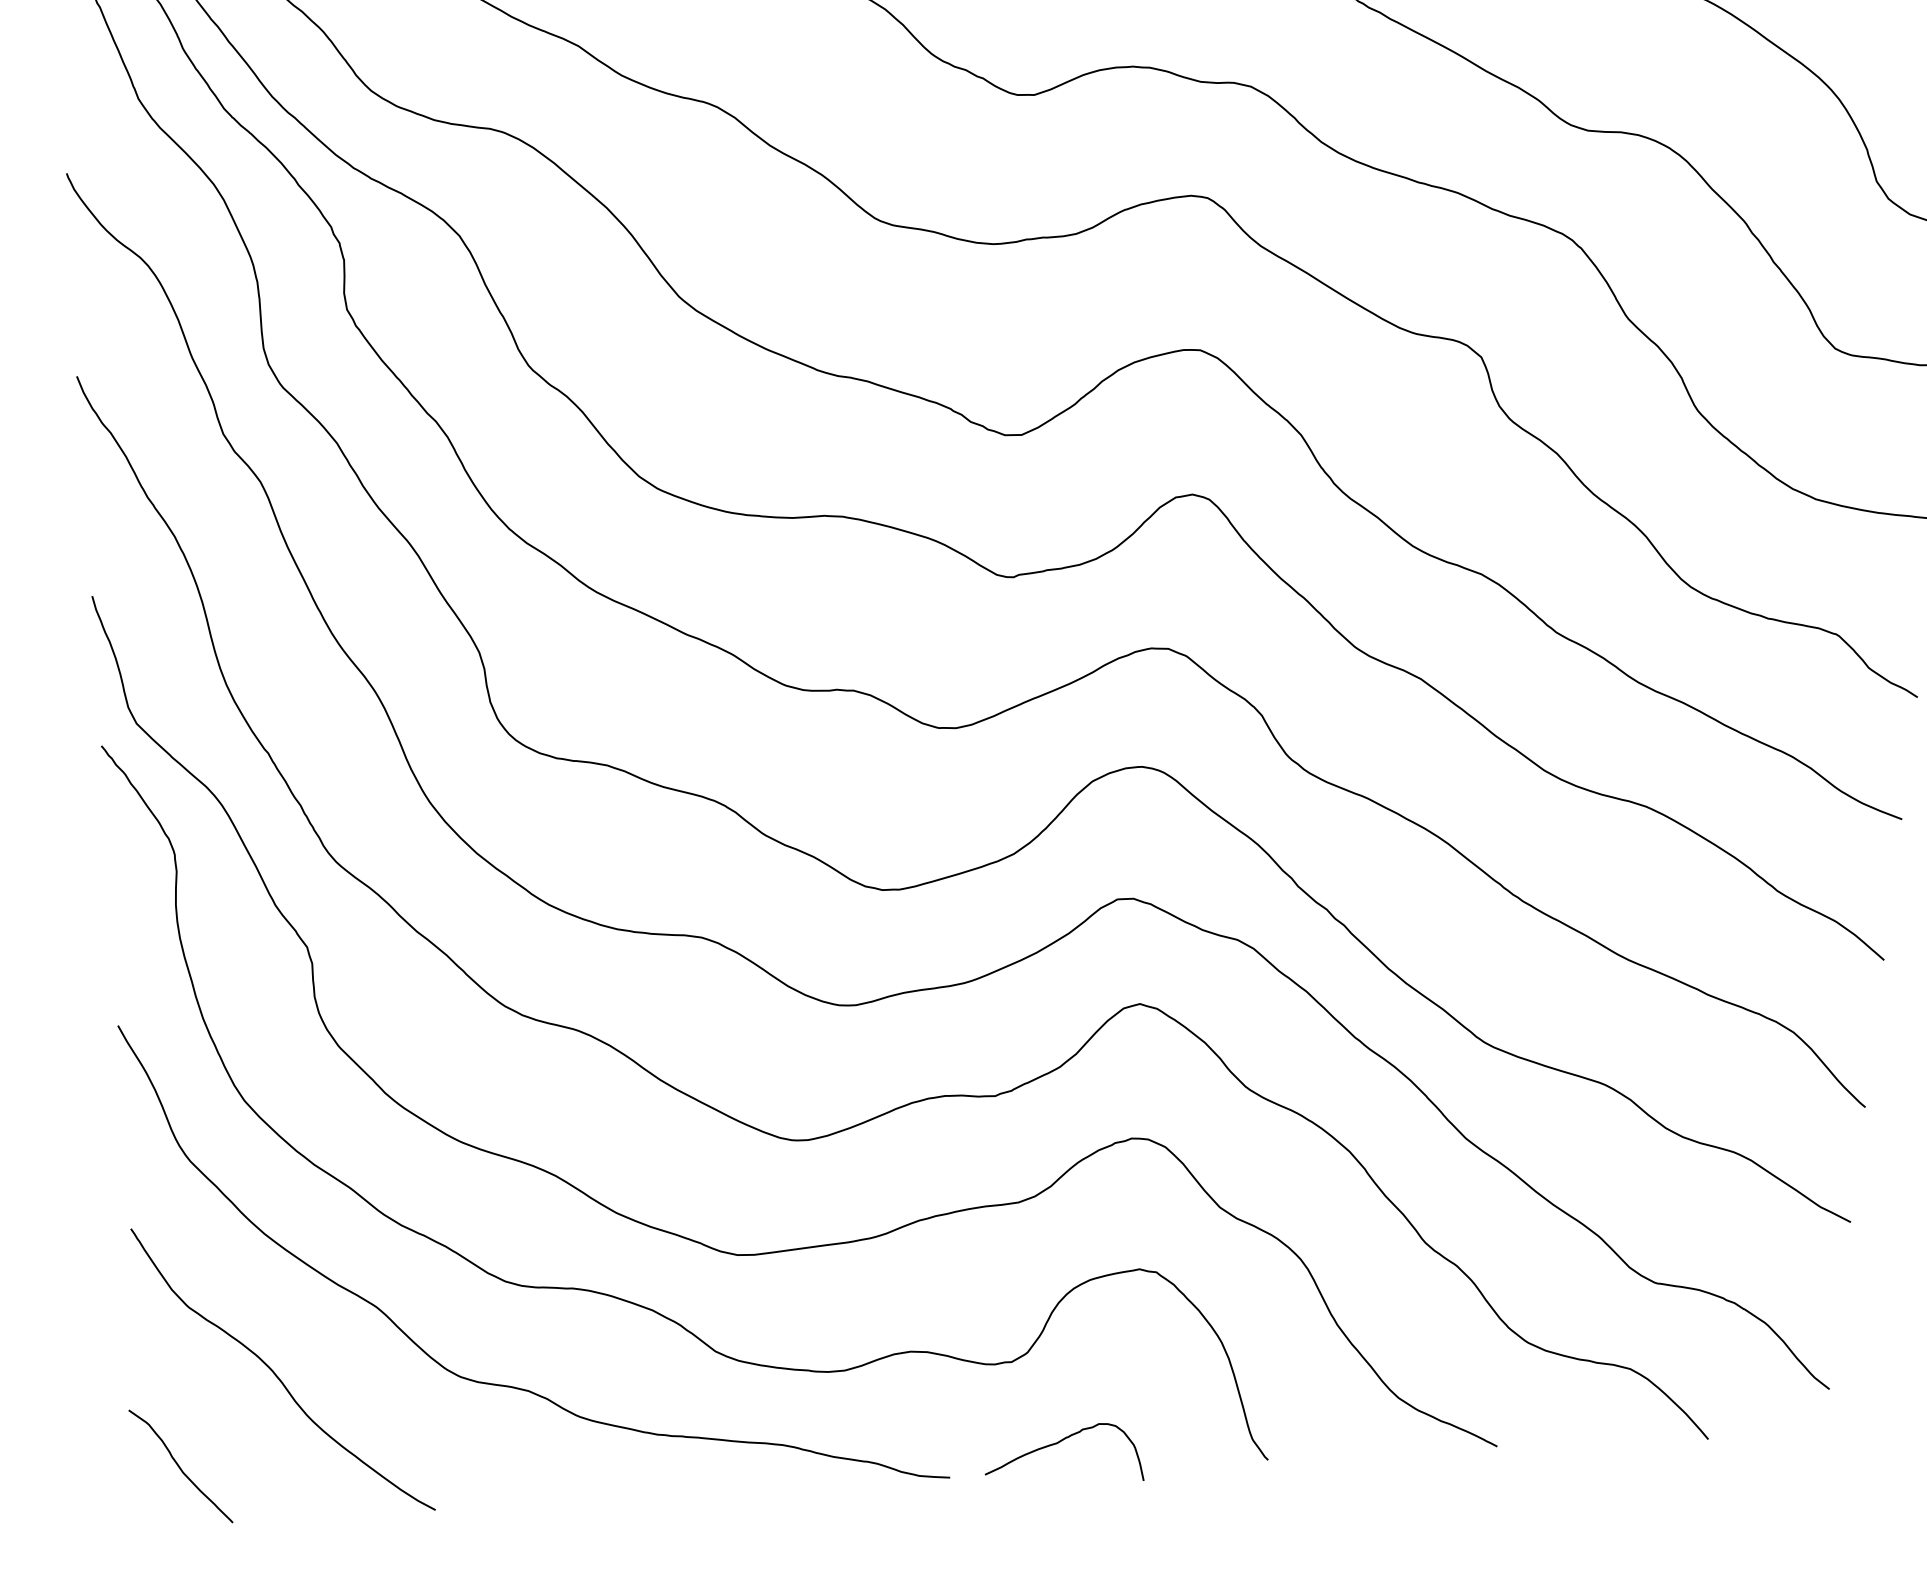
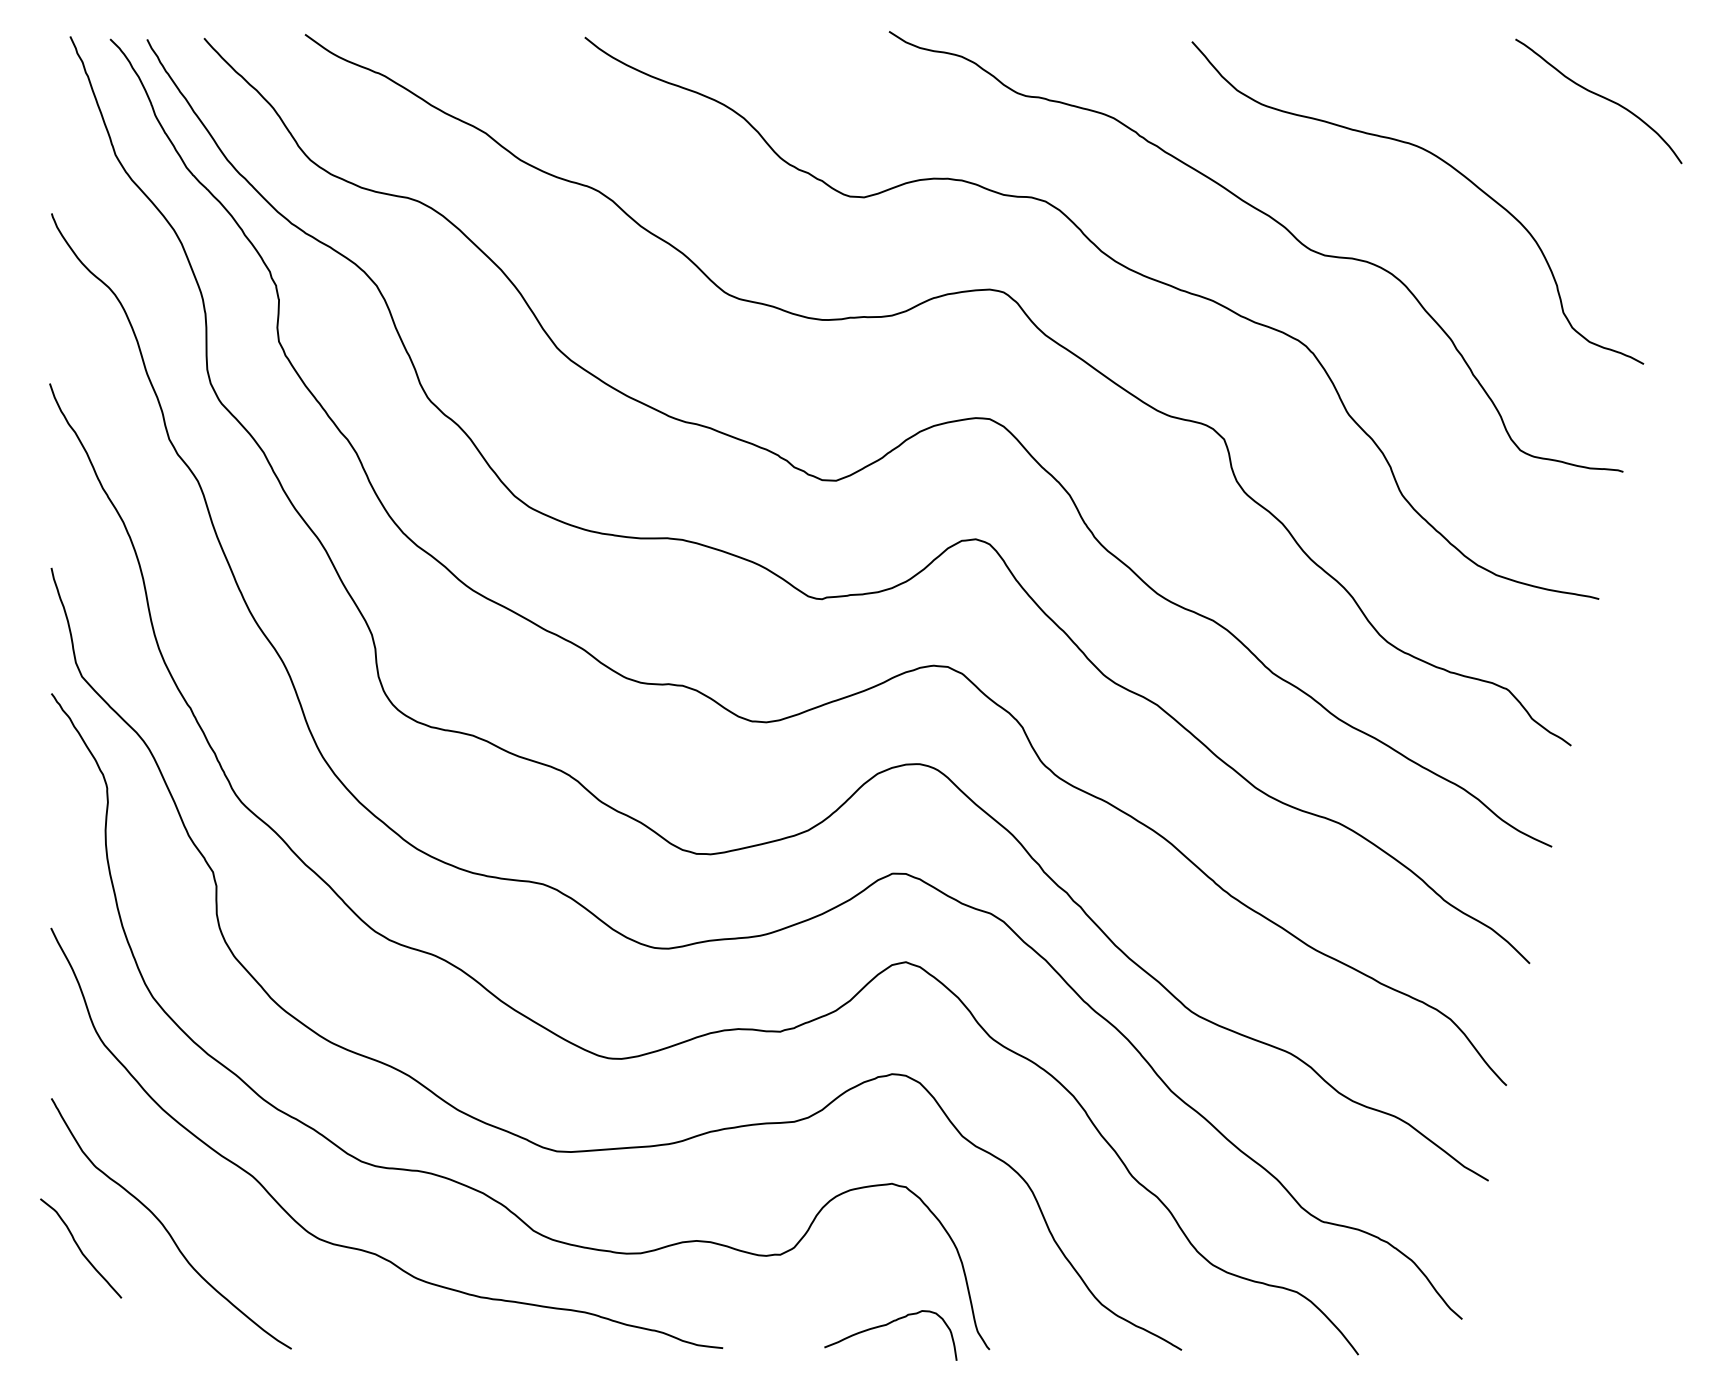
curve: (1058, 1443) -> (887, 1325), moved
curve: (180, 1466) -> (80, 1248), moved

